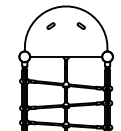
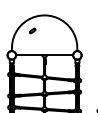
part: (81, 25) -> (56, 30), removed

